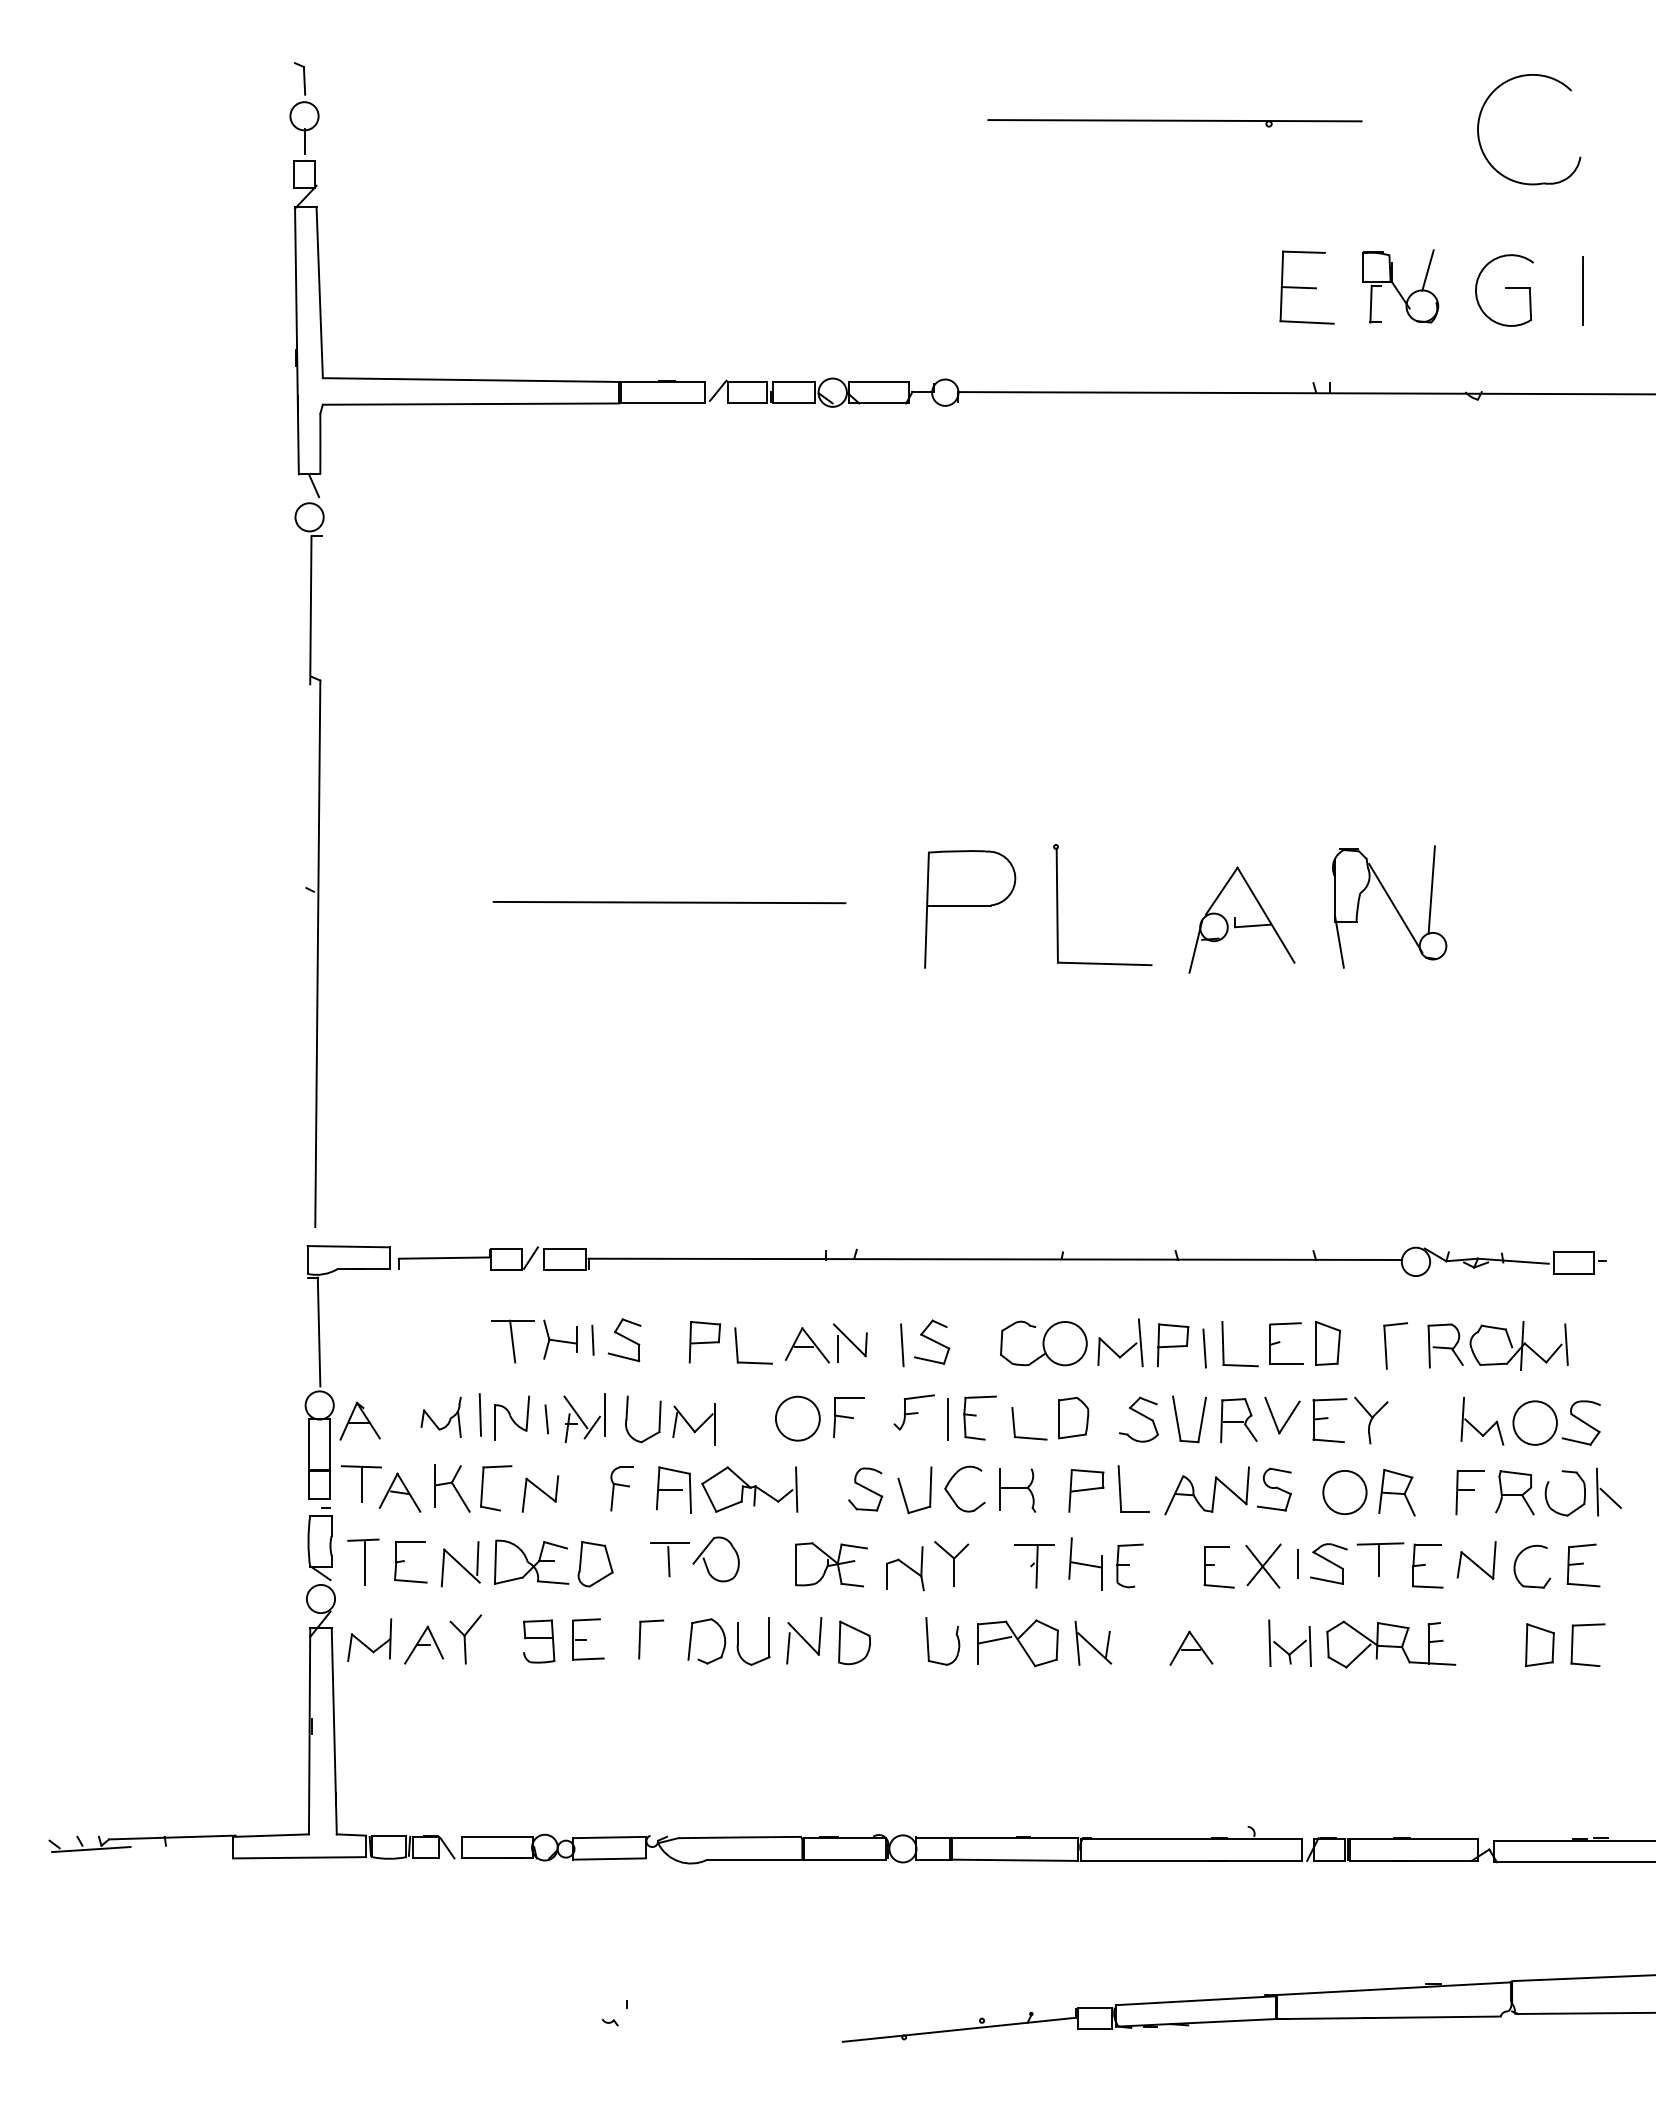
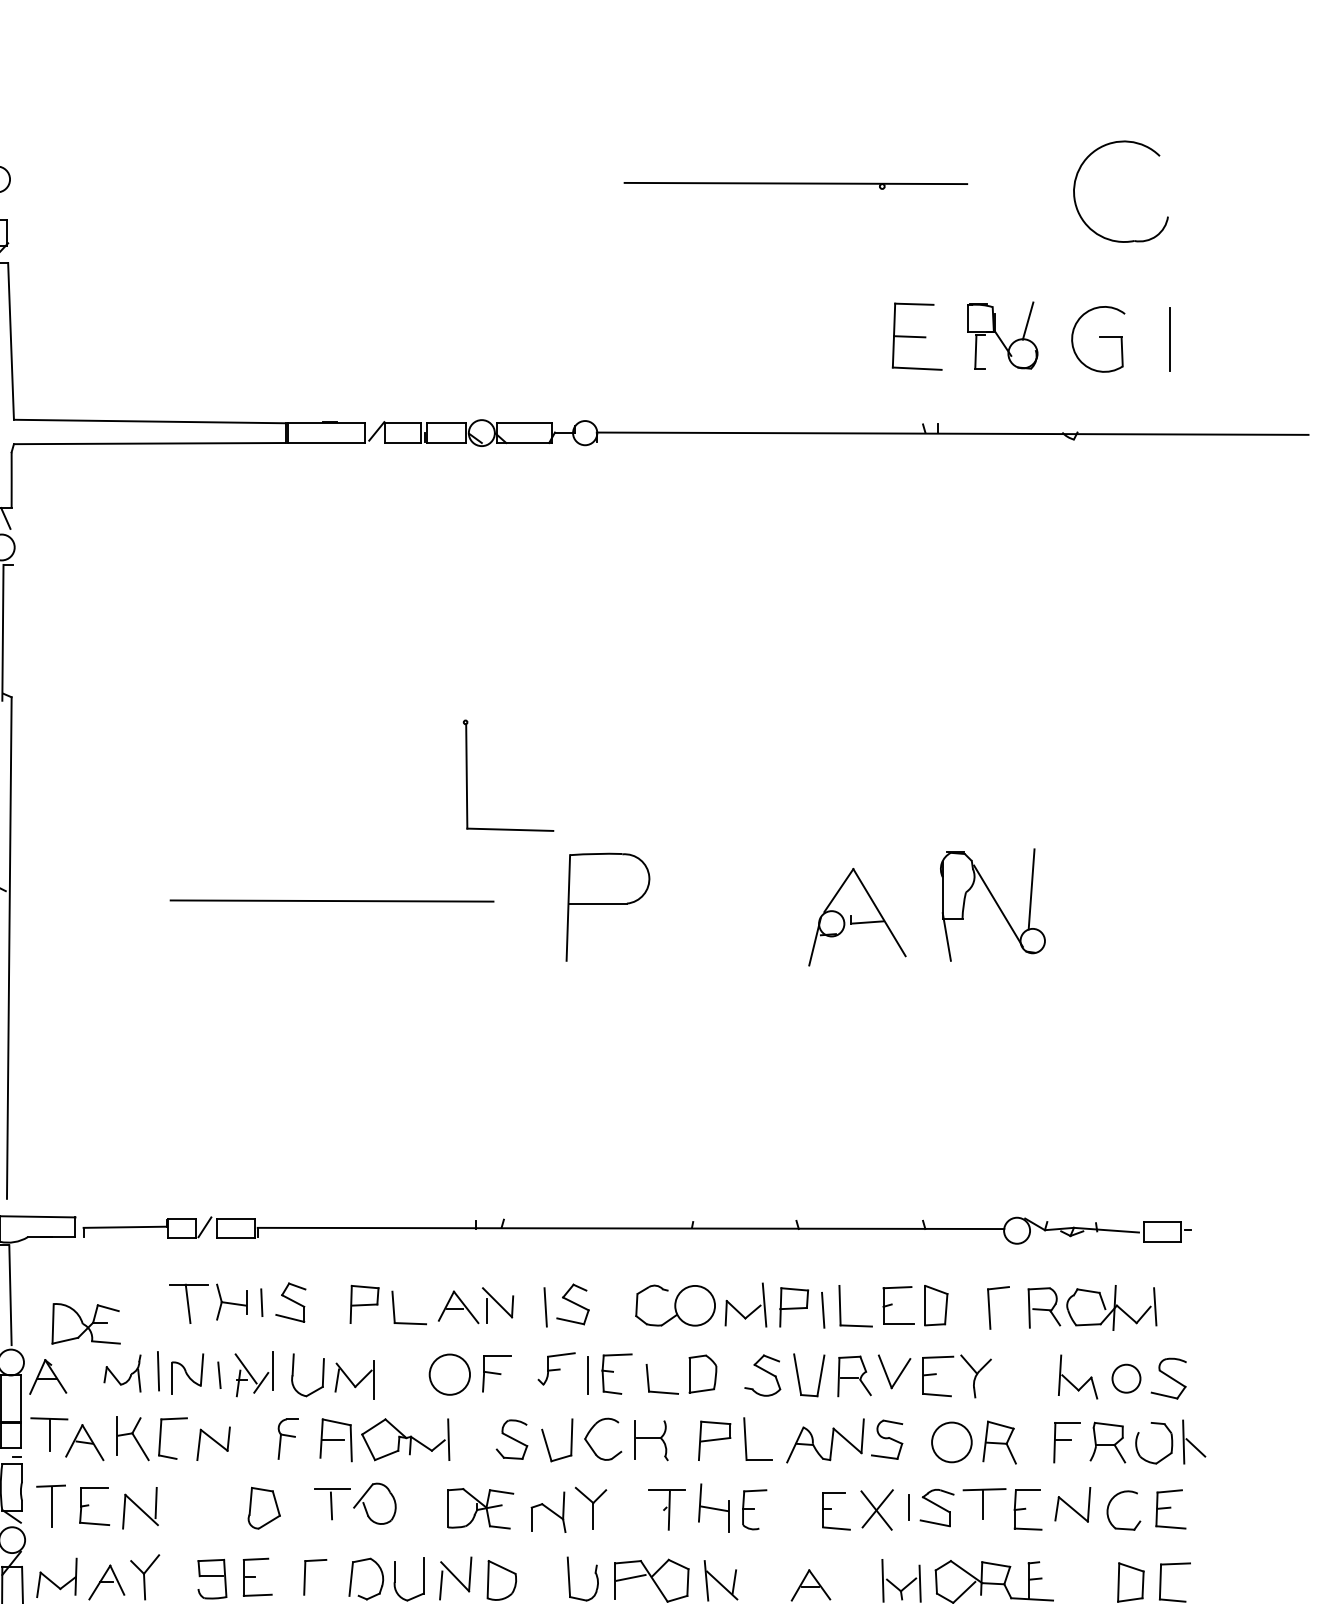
part: (1058, 905) -> (467, 776), moved
circle: (1534, 1422) -> (1125, 1378), size x0.7
part: (531, 1561) -> (86, 1323), moved

